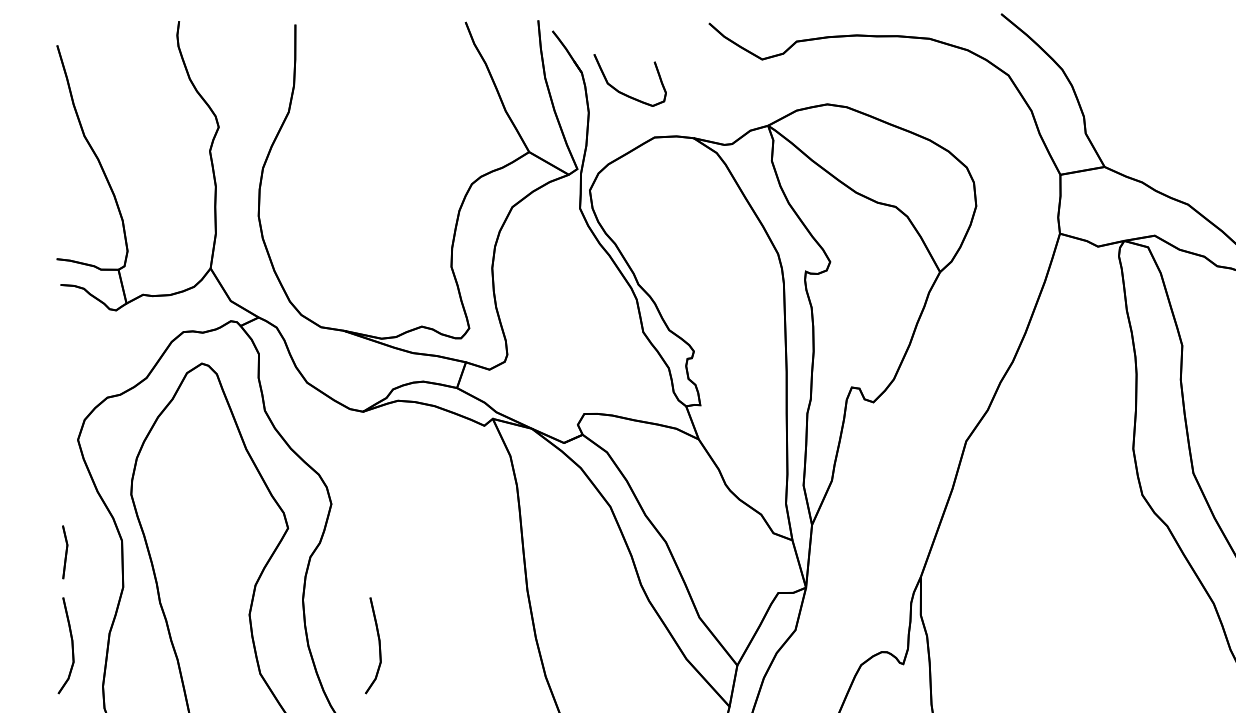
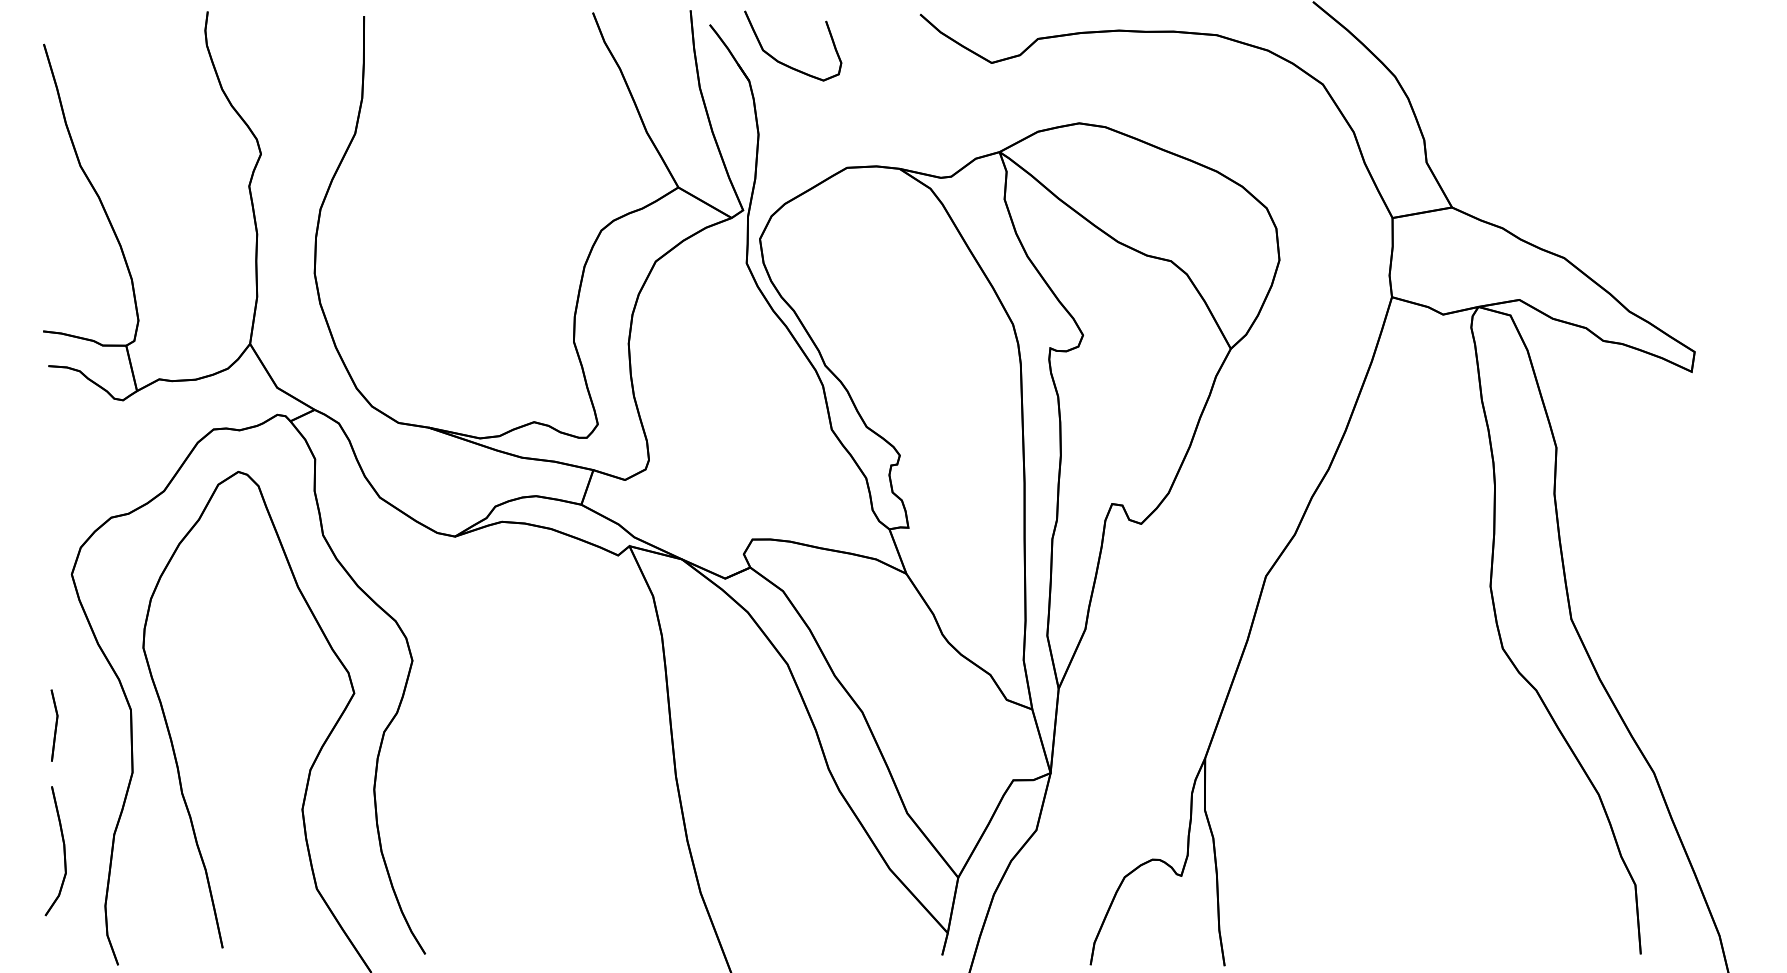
part: (623, 93) -> (784, 63), moved
part: (379, 645) -> (476, 851), removed

